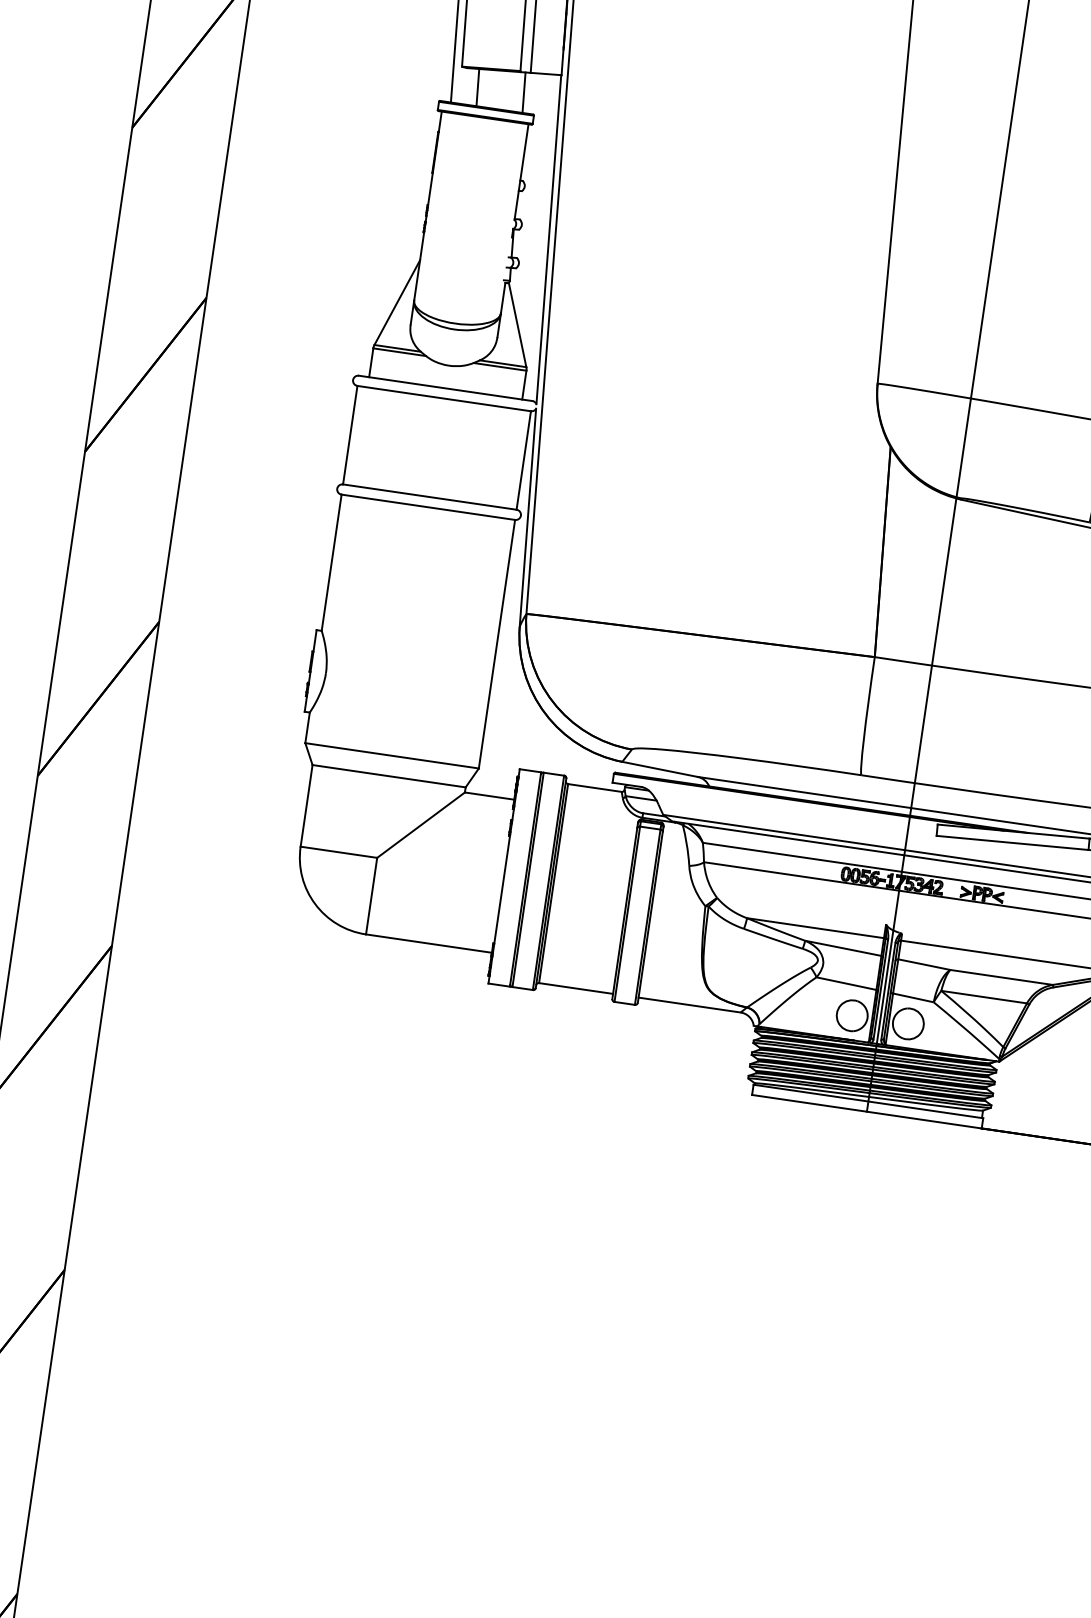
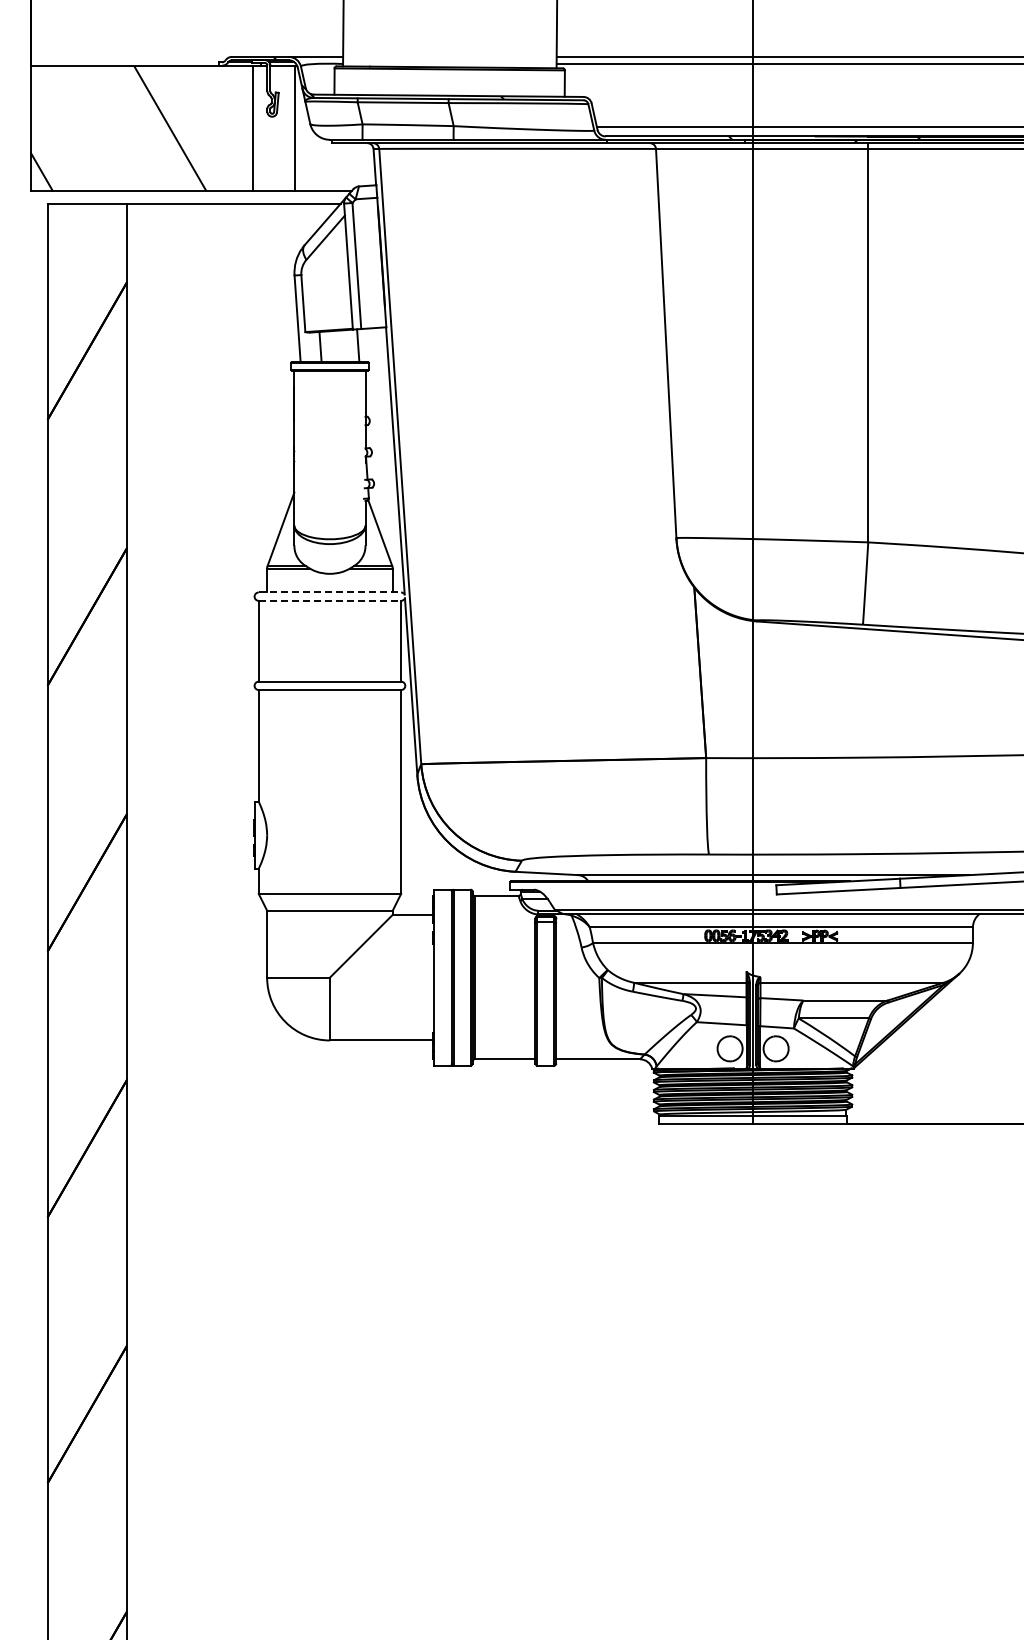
line: (446, 388) -> (330, 592), solid -> dashed
line: (444, 398) -> (330, 600), solid -> dashed

